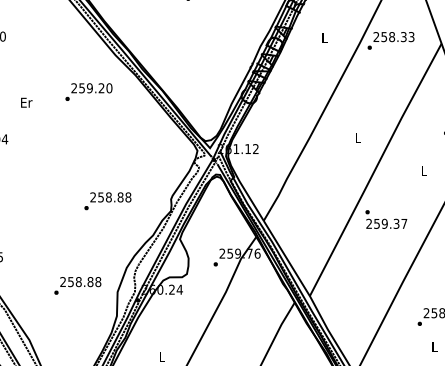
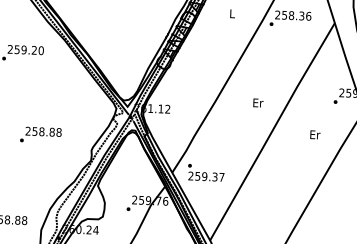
text: (411, 37) -> (308, 16), 258.33 -> 258.36
text: (358, 137) -> (258, 102), L -> Er
text: (424, 171) -> (315, 134), L -> Er
text: (107, 201) -> (40, 135), moved
text: (386, 219) -> (206, 172), moved

